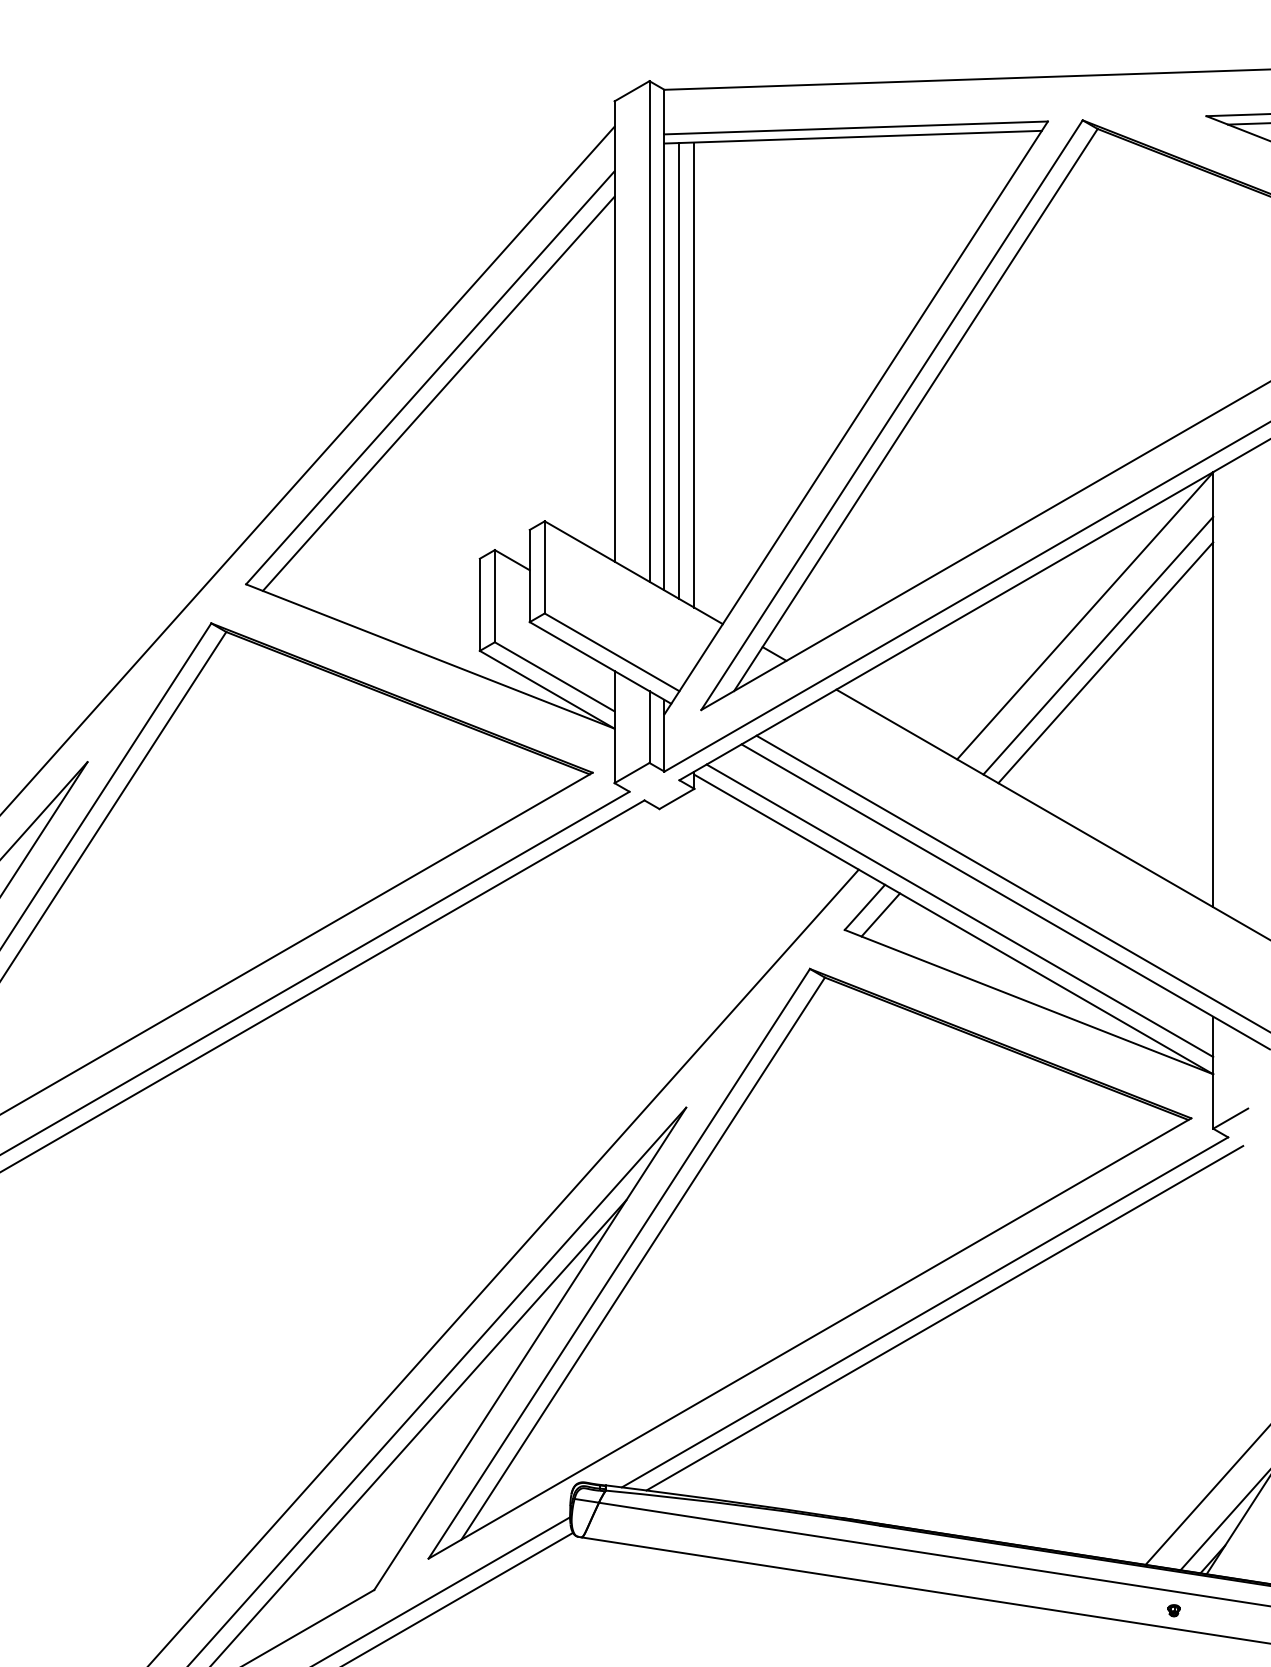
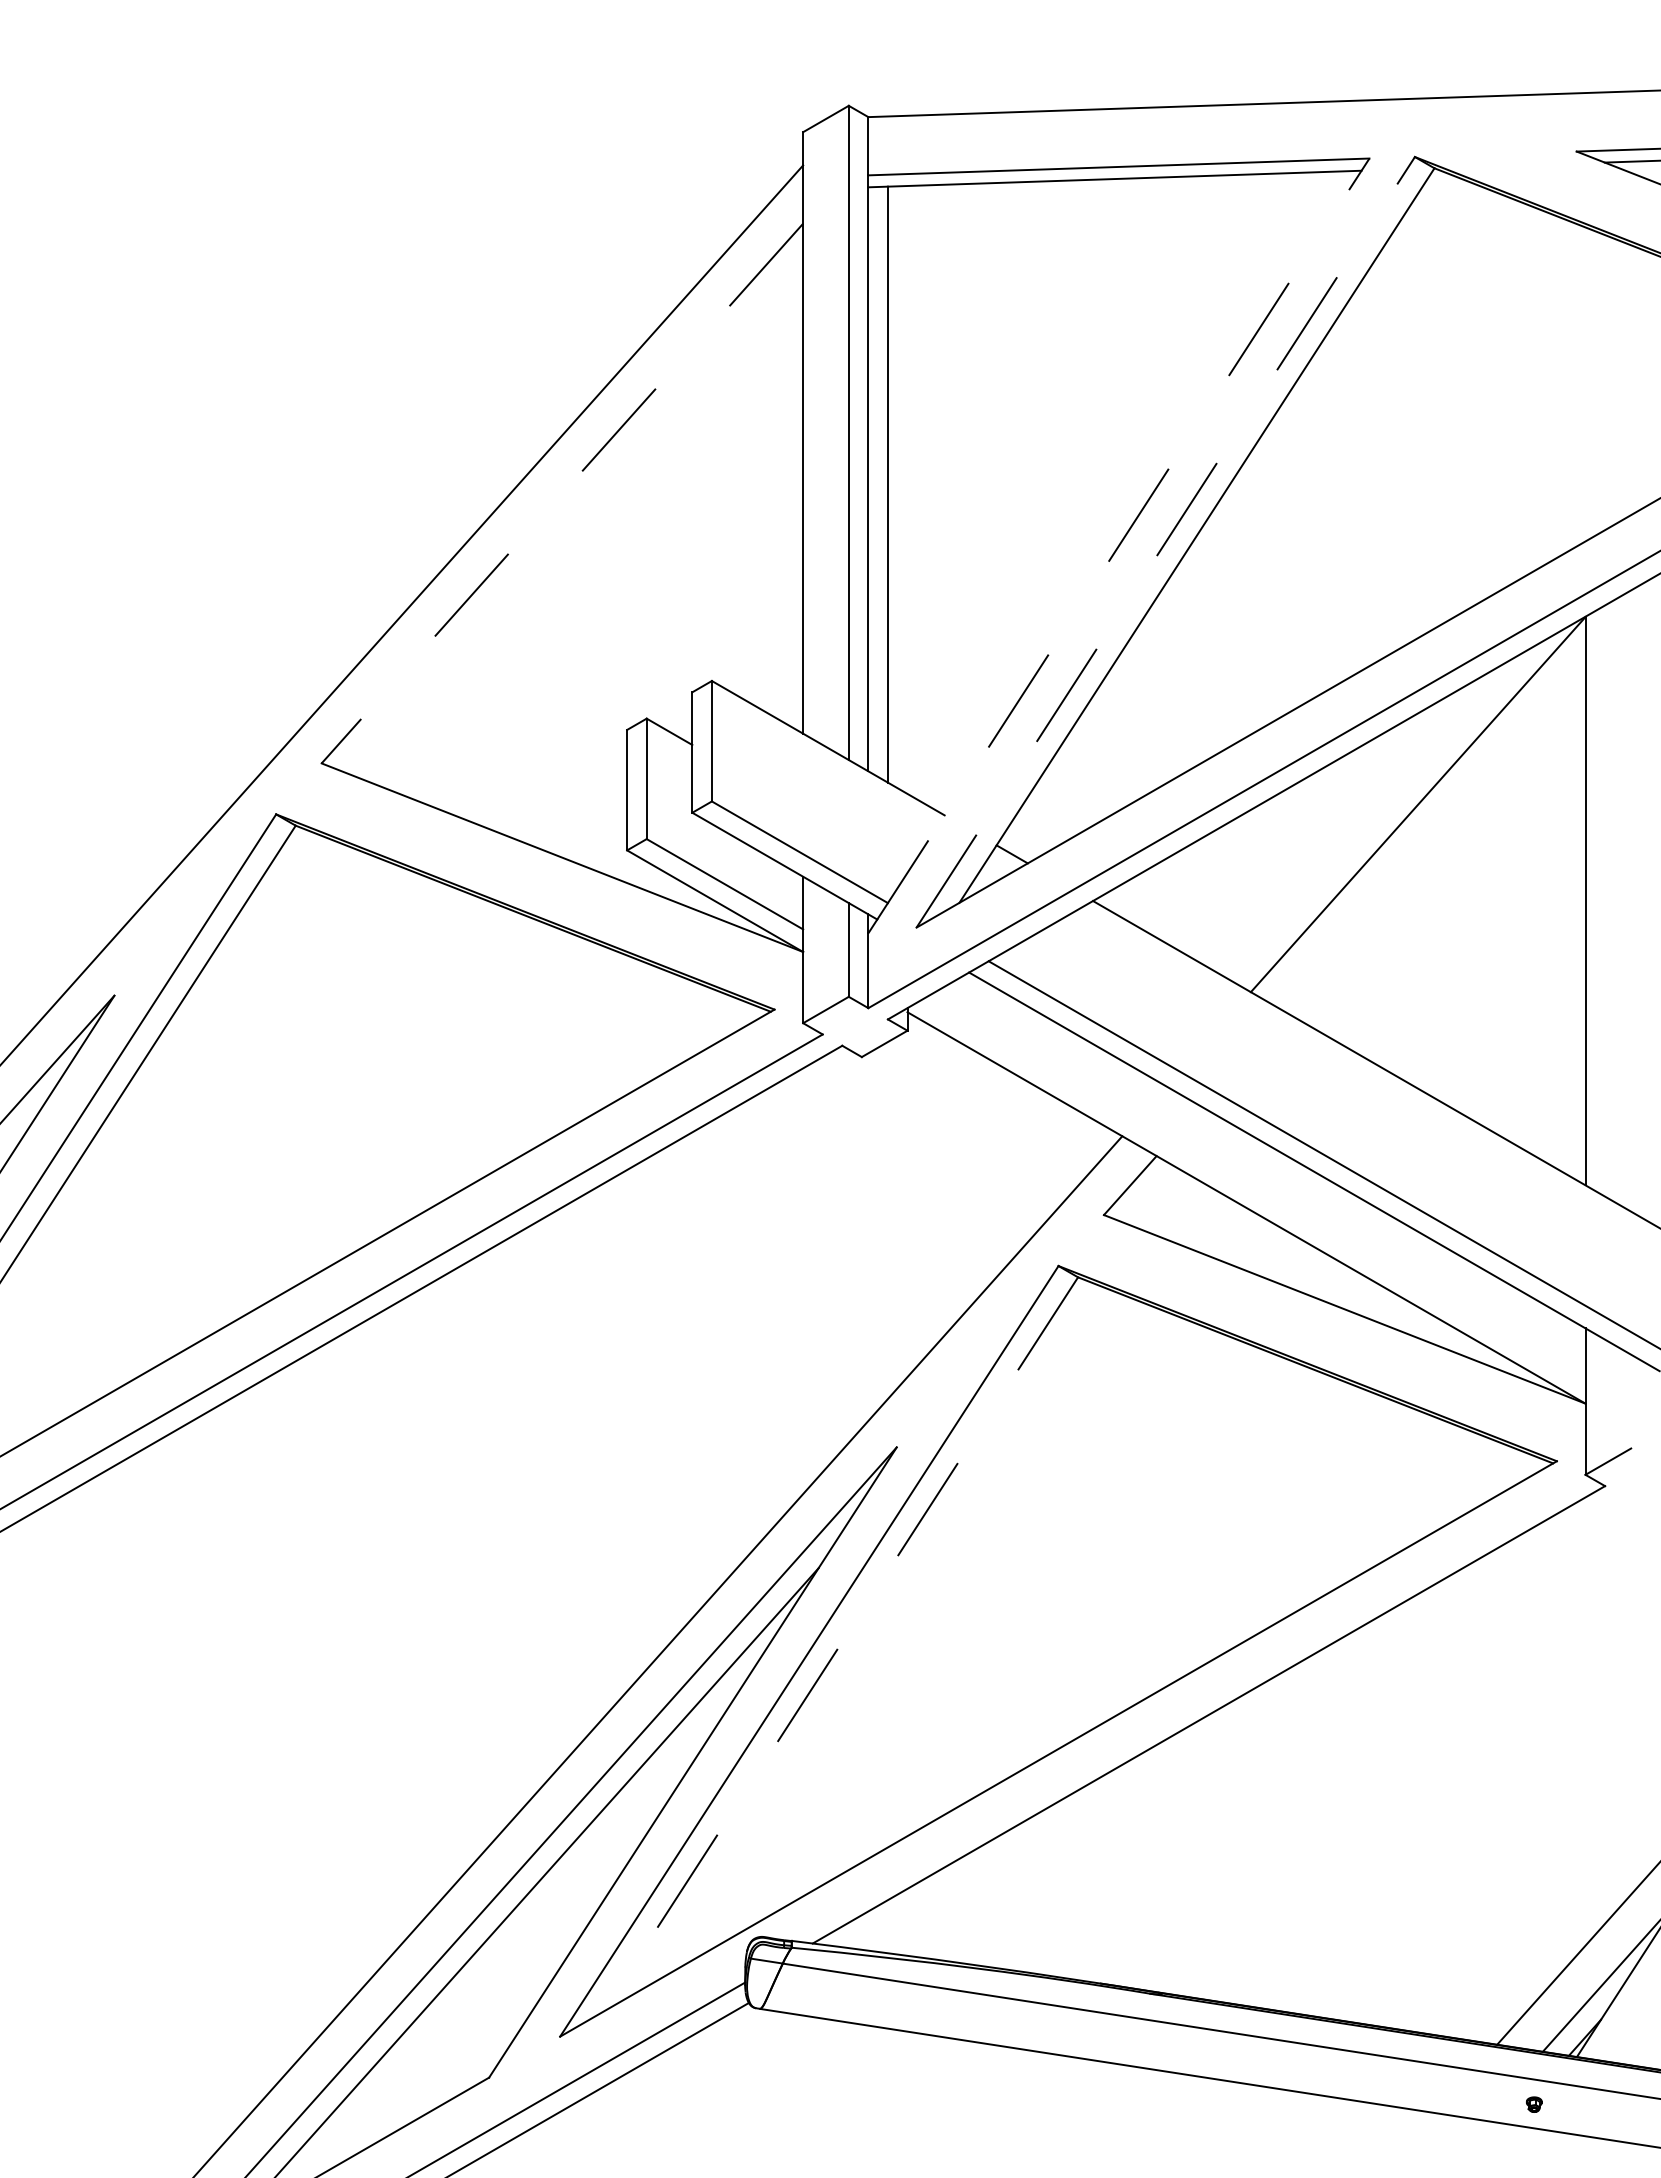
line: (694, 374) -> (907, 489), removed
line: (430, 377) -> (562, 493), solid -> dashed
line: (438, 393) -> (573, 514), removed
line: (891, 415) -> (1165, 542), solid -> dashed
line: (856, 417) -> (1119, 545), solid -> dashed
line: (1098, 645) -> (1435, 843), removed
line: (1105, 662) -> (1444, 865), removed
line: (959, 910) -> (1254, 1189), removed
line: (880, 914) -> (1150, 1195), removed
line: (643, 1259) -> (840, 1645), solid -> dashed
line: (944, 1318) -> (1234, 1722), removed

